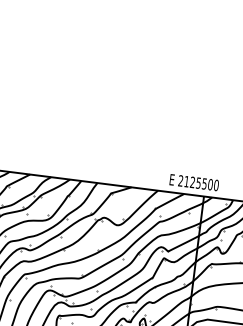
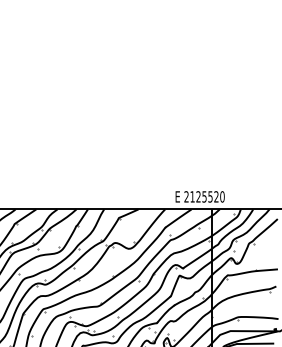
text: (210, 184) -> (216, 196), 2125500 -> 2125520

